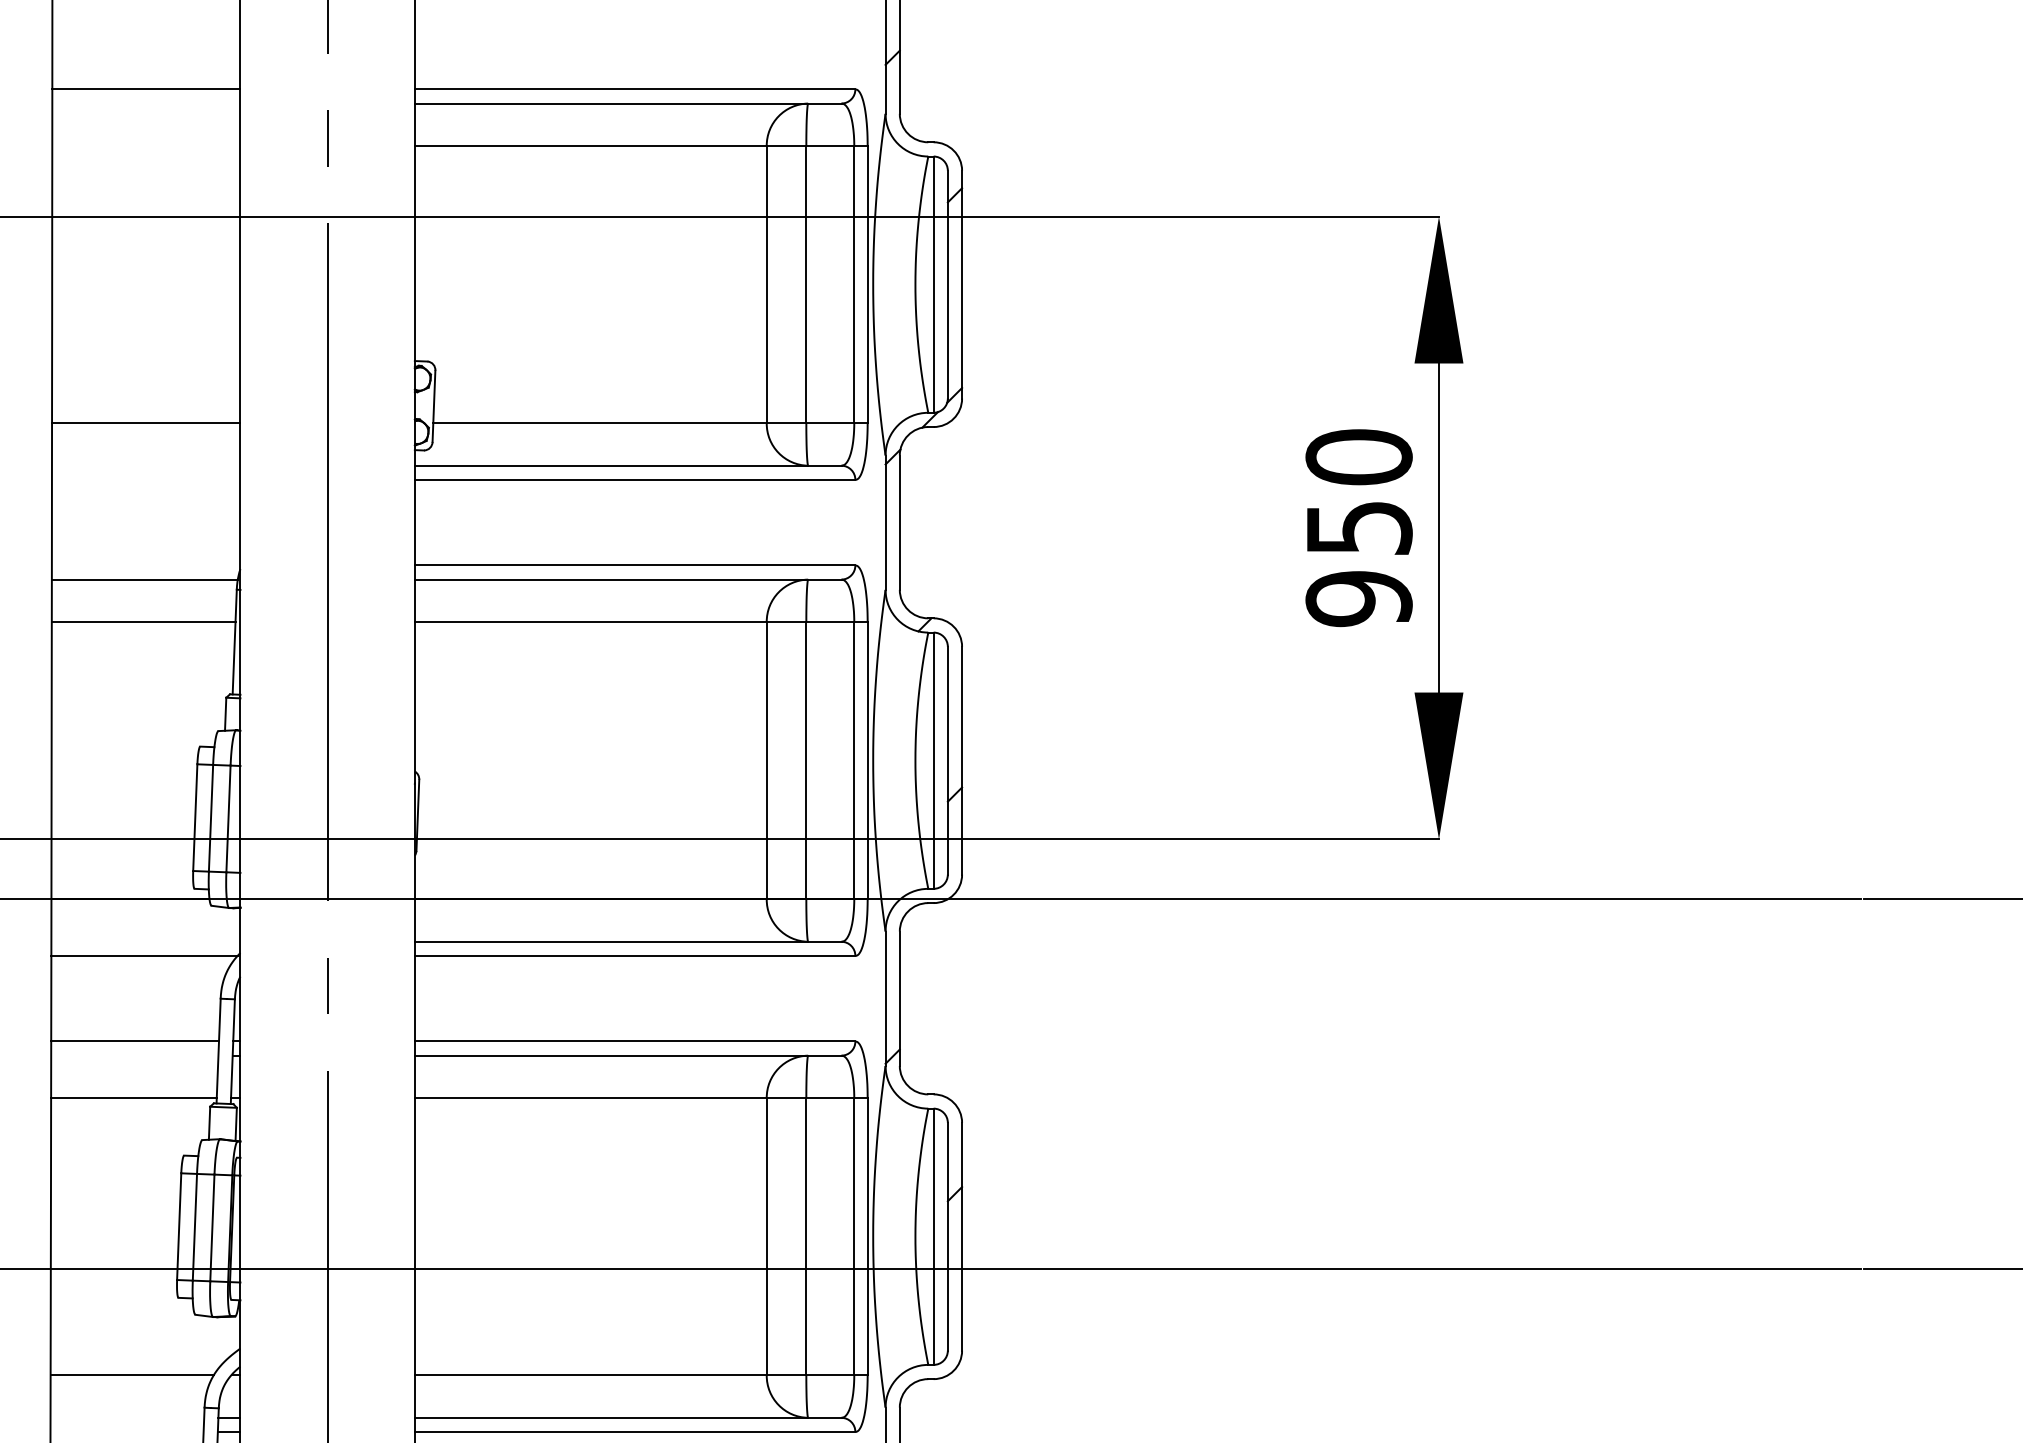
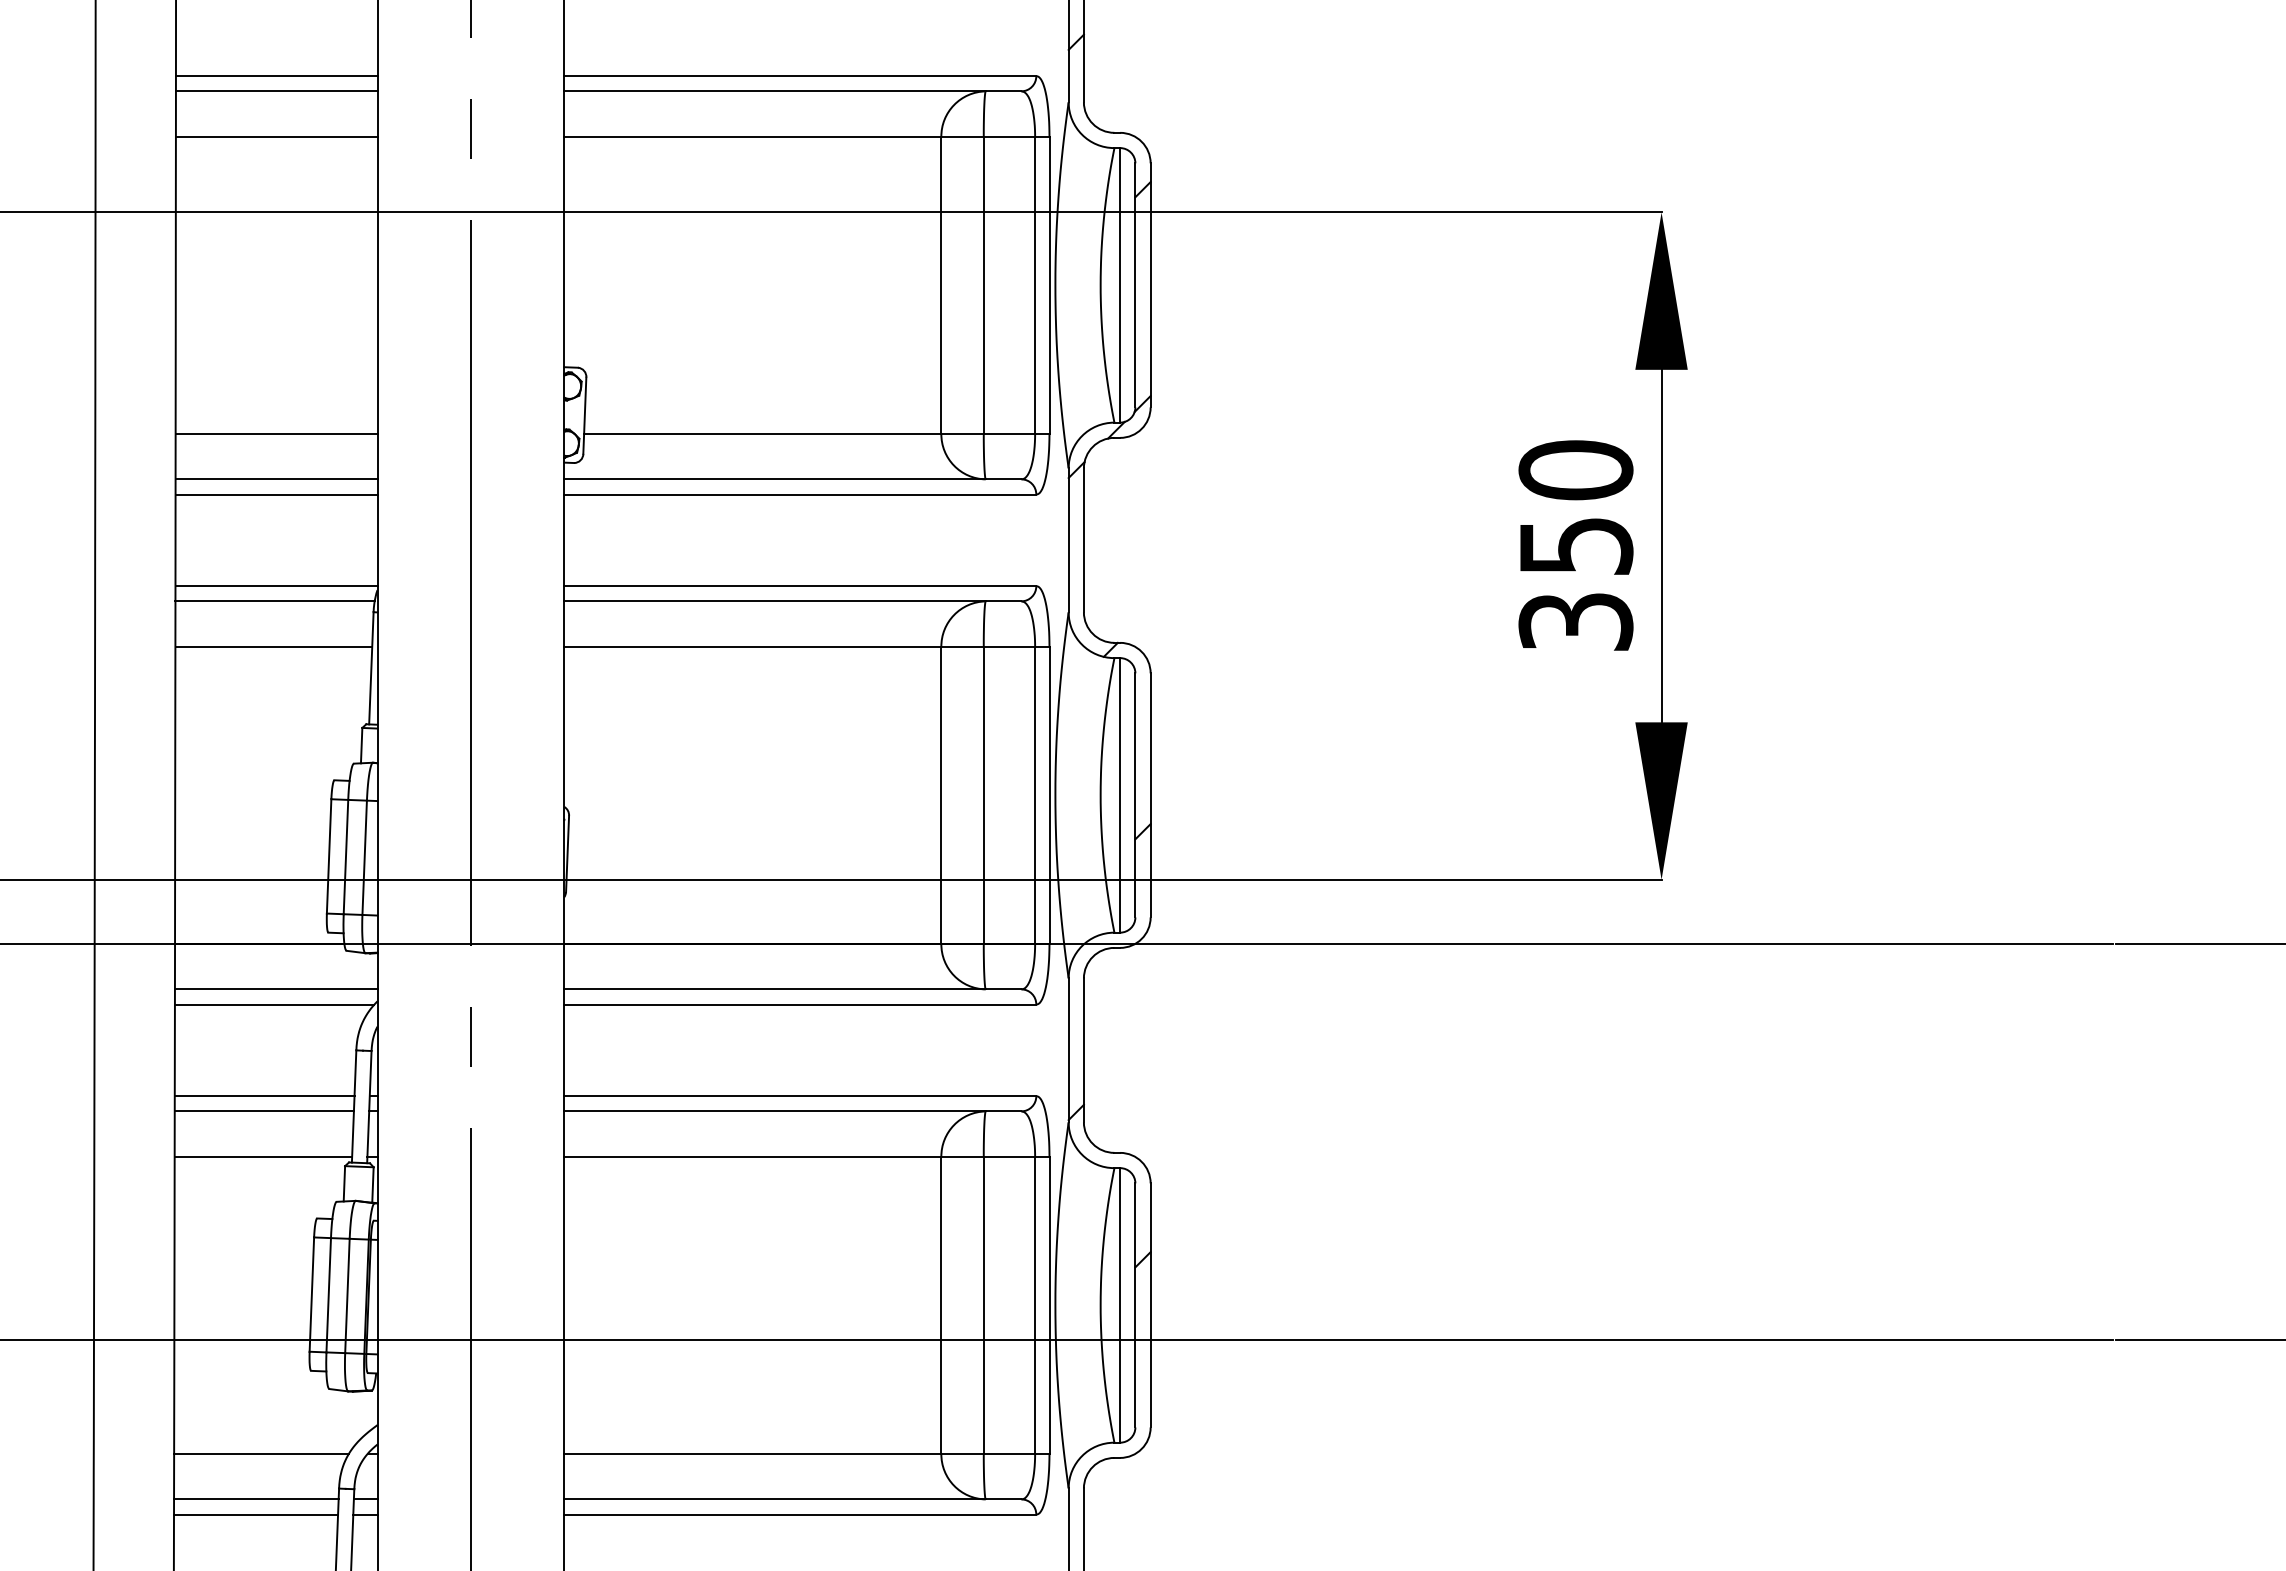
line: (146, 103) -> (276, 91), added
line: (146, 146) -> (276, 137), added
line: (146, 465) -> (276, 479), added
line: (146, 479) -> (276, 494), added
line: (146, 565) -> (276, 586), added
text: (1358, 599) -> (1575, 622), 950 -> 350
line: (145, 941) -> (275, 989), added
line: (134, 1055) -> (263, 1111), added
line: (127, 1417) -> (256, 1499), added
line: (127, 1431) -> (256, 1514), added

